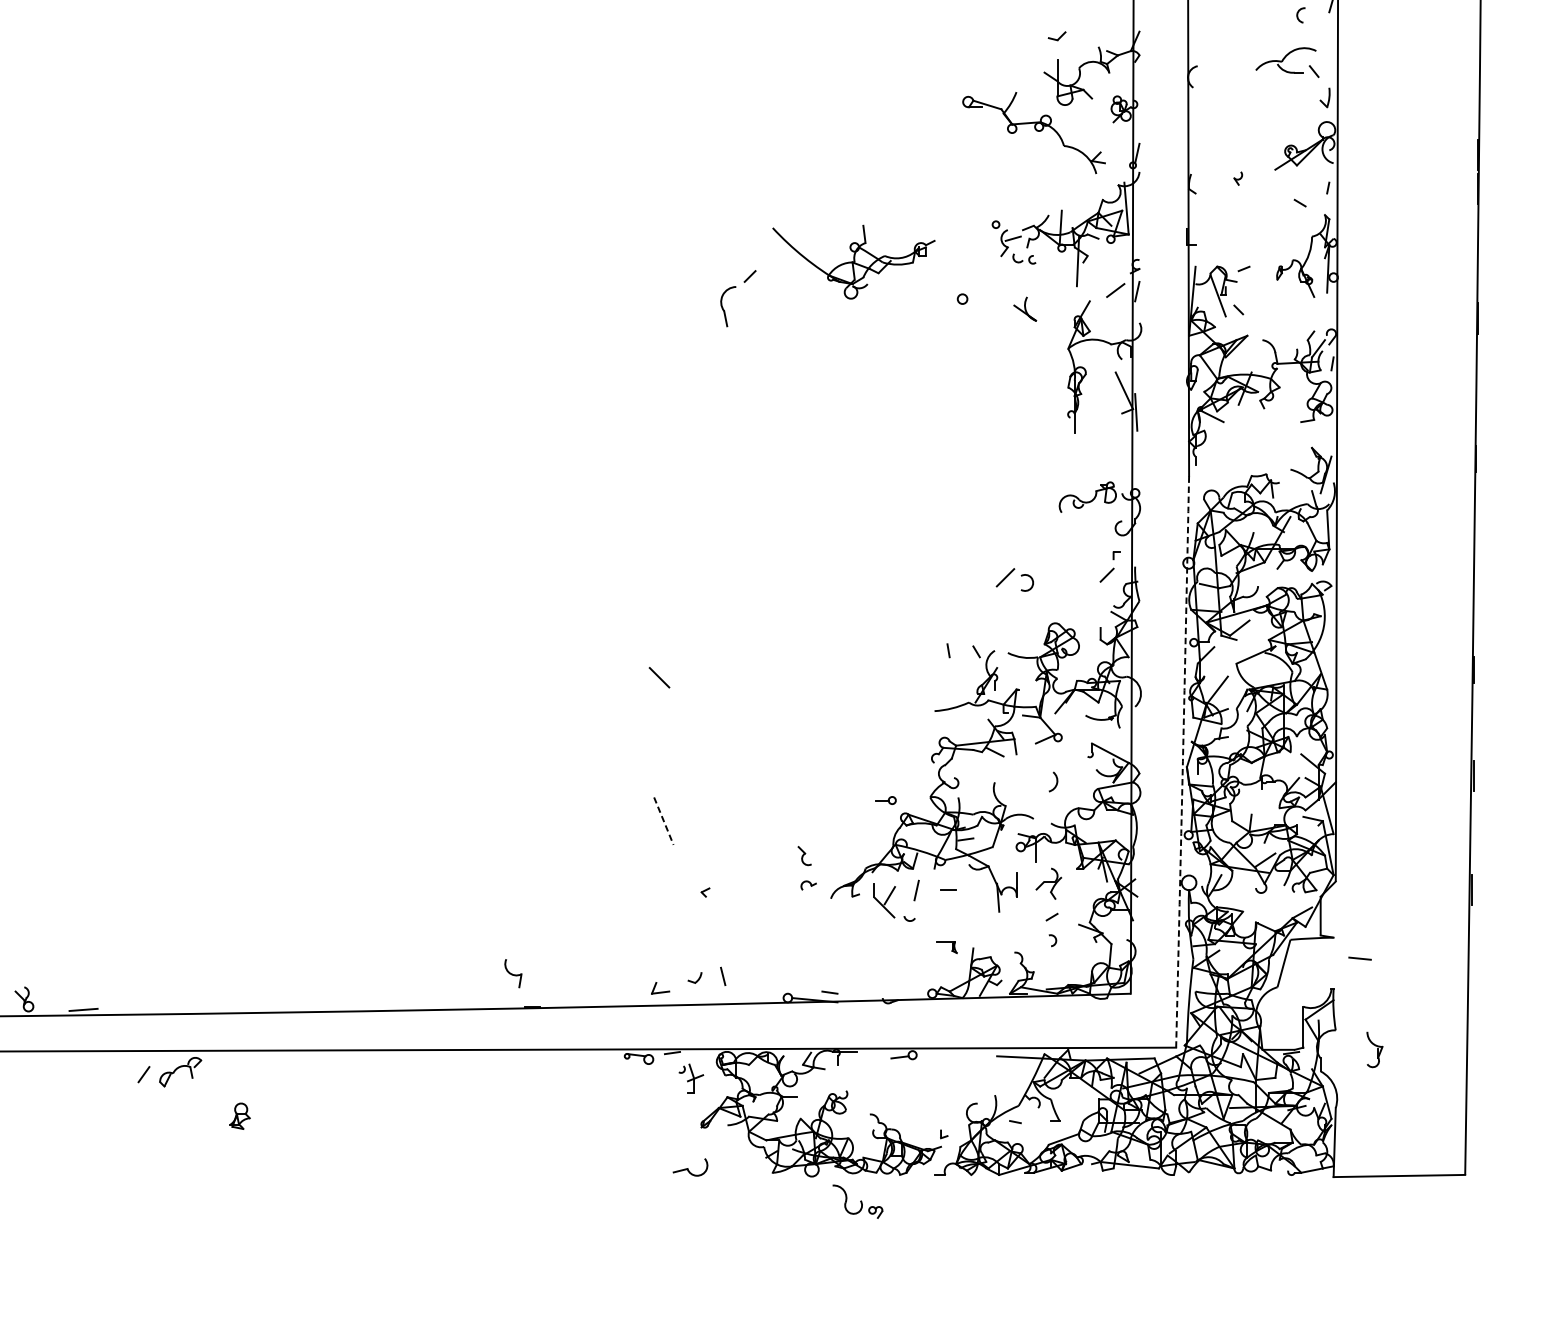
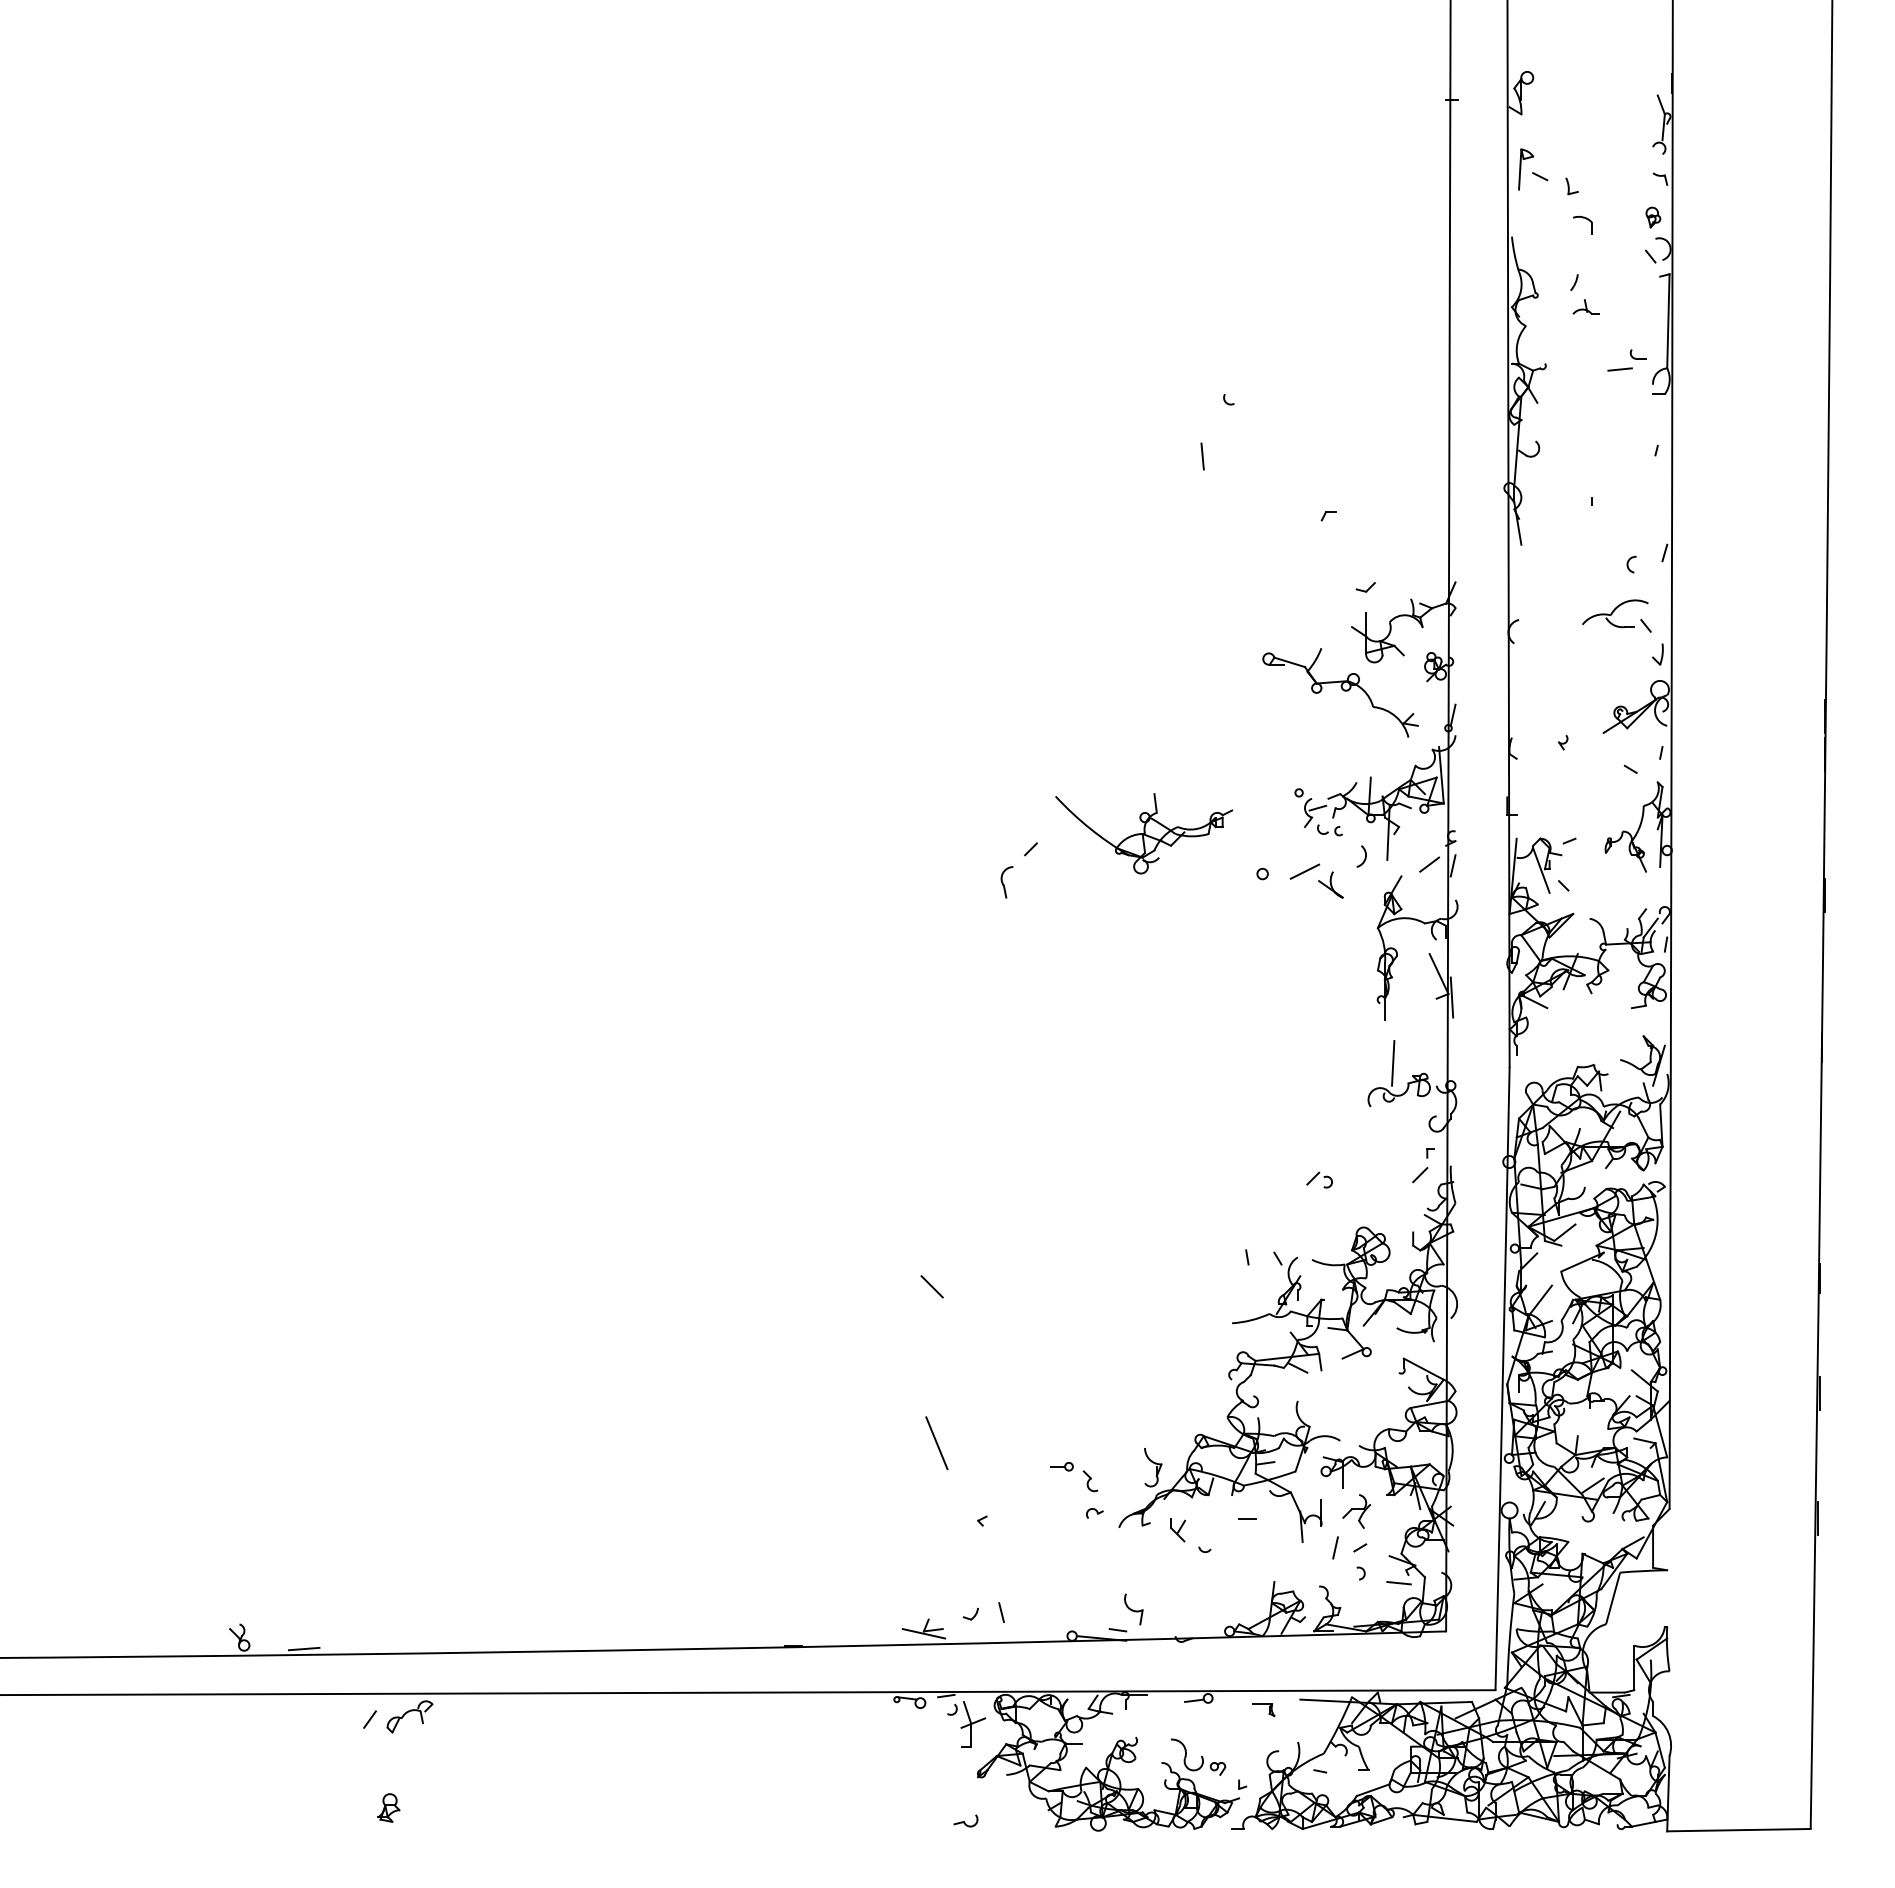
line: (1000, 296) -> (1304, 871), added
part: (727, 306) -> (1006, 882), size x0.71
line: (1082, 472) -> (1393, 1063), added
part: (1014, 579) -> (1319, 1179), size x0.62
arc: (1182, 761) -> (1502, 1378), dashed -> solid
arc: (1056, 782) -> (1364, 857), moved
part: (885, 800) -> (1061, 1466), moved
line: (663, 821) -> (936, 1443), dashed -> solid
line: (916, 890) -> (1335, 1547), moved
part: (885, 901) -> (1178, 1530), size x0.62
part: (946, 947) -> (1263, 1710), moved
line: (1359, 958) -> (1398, 1583), moved
part: (513, 973) -> (1133, 1609), moved
line: (651, 995) -> (923, 1633), added
part: (1375, 1049) -> (1153, 1467), moved
part: (691, 1079) -> (966, 1724), size x1.43
part: (239, 1115) -> (388, 1807), moved
part: (690, 1167) -> (965, 1820), size x0.62
part: (857, 1201) -> (1198, 1756), moved

